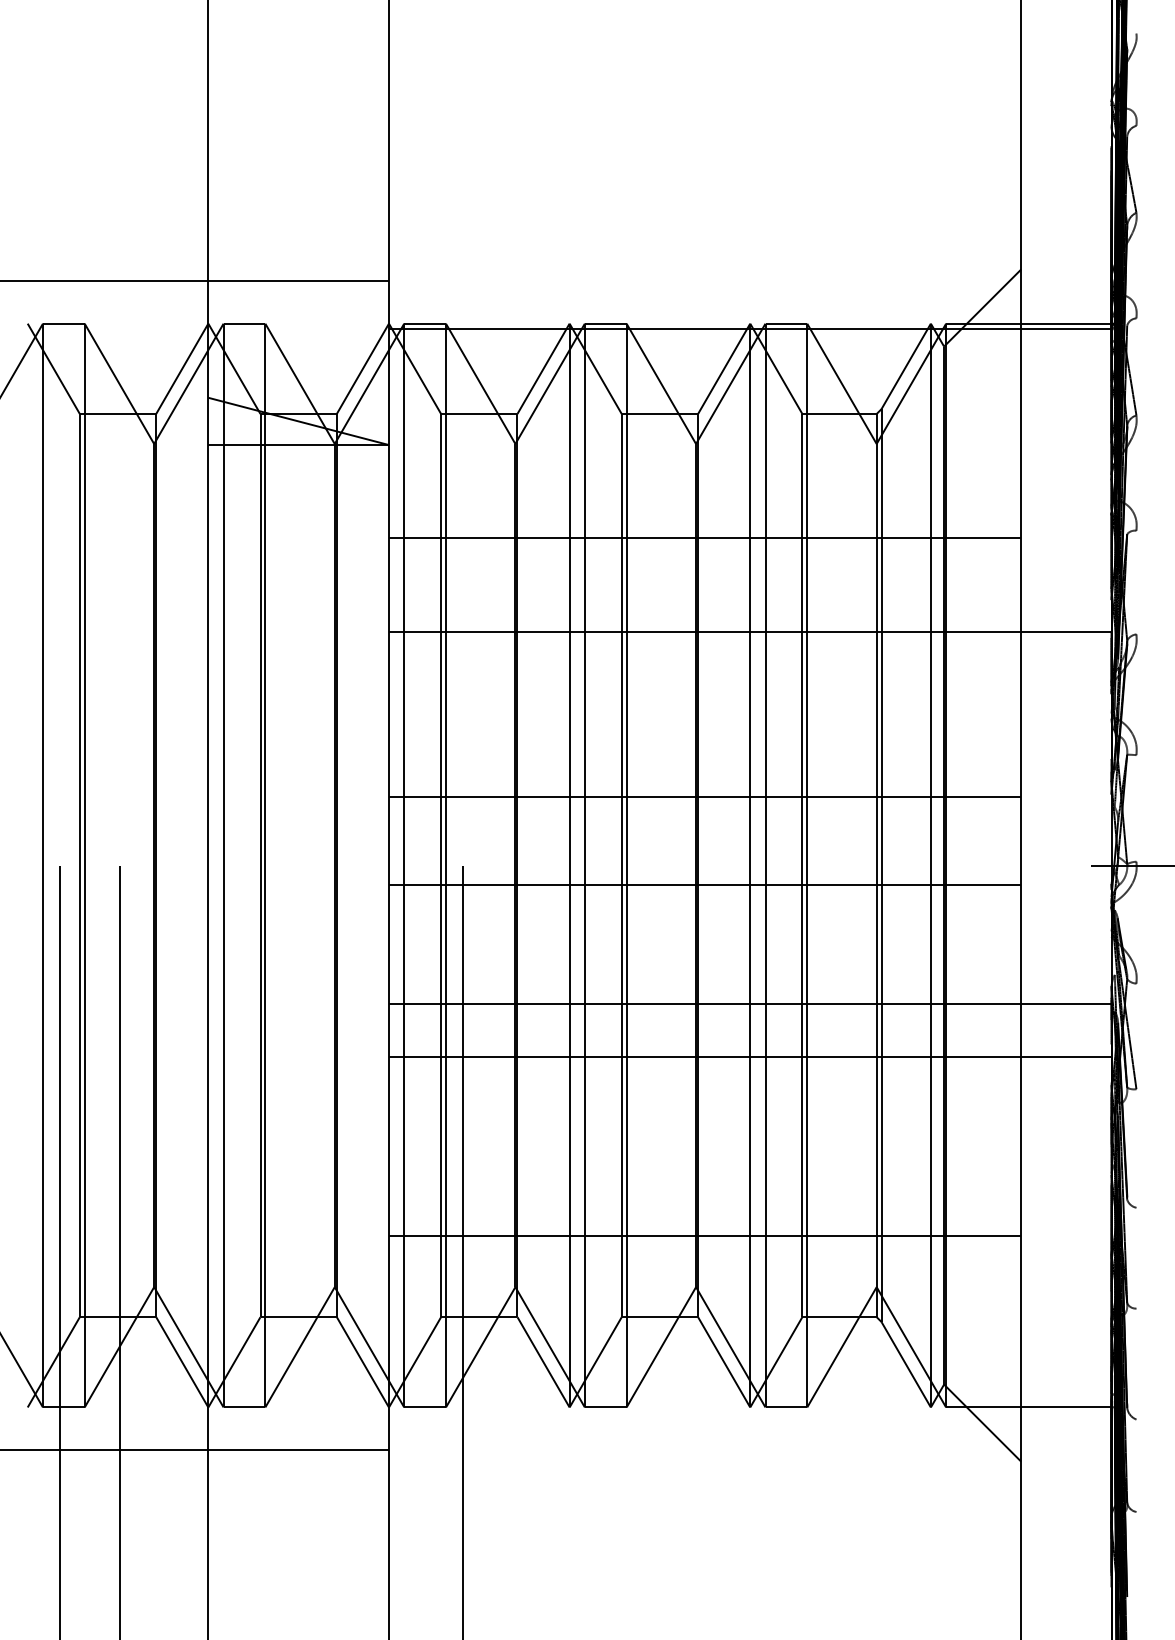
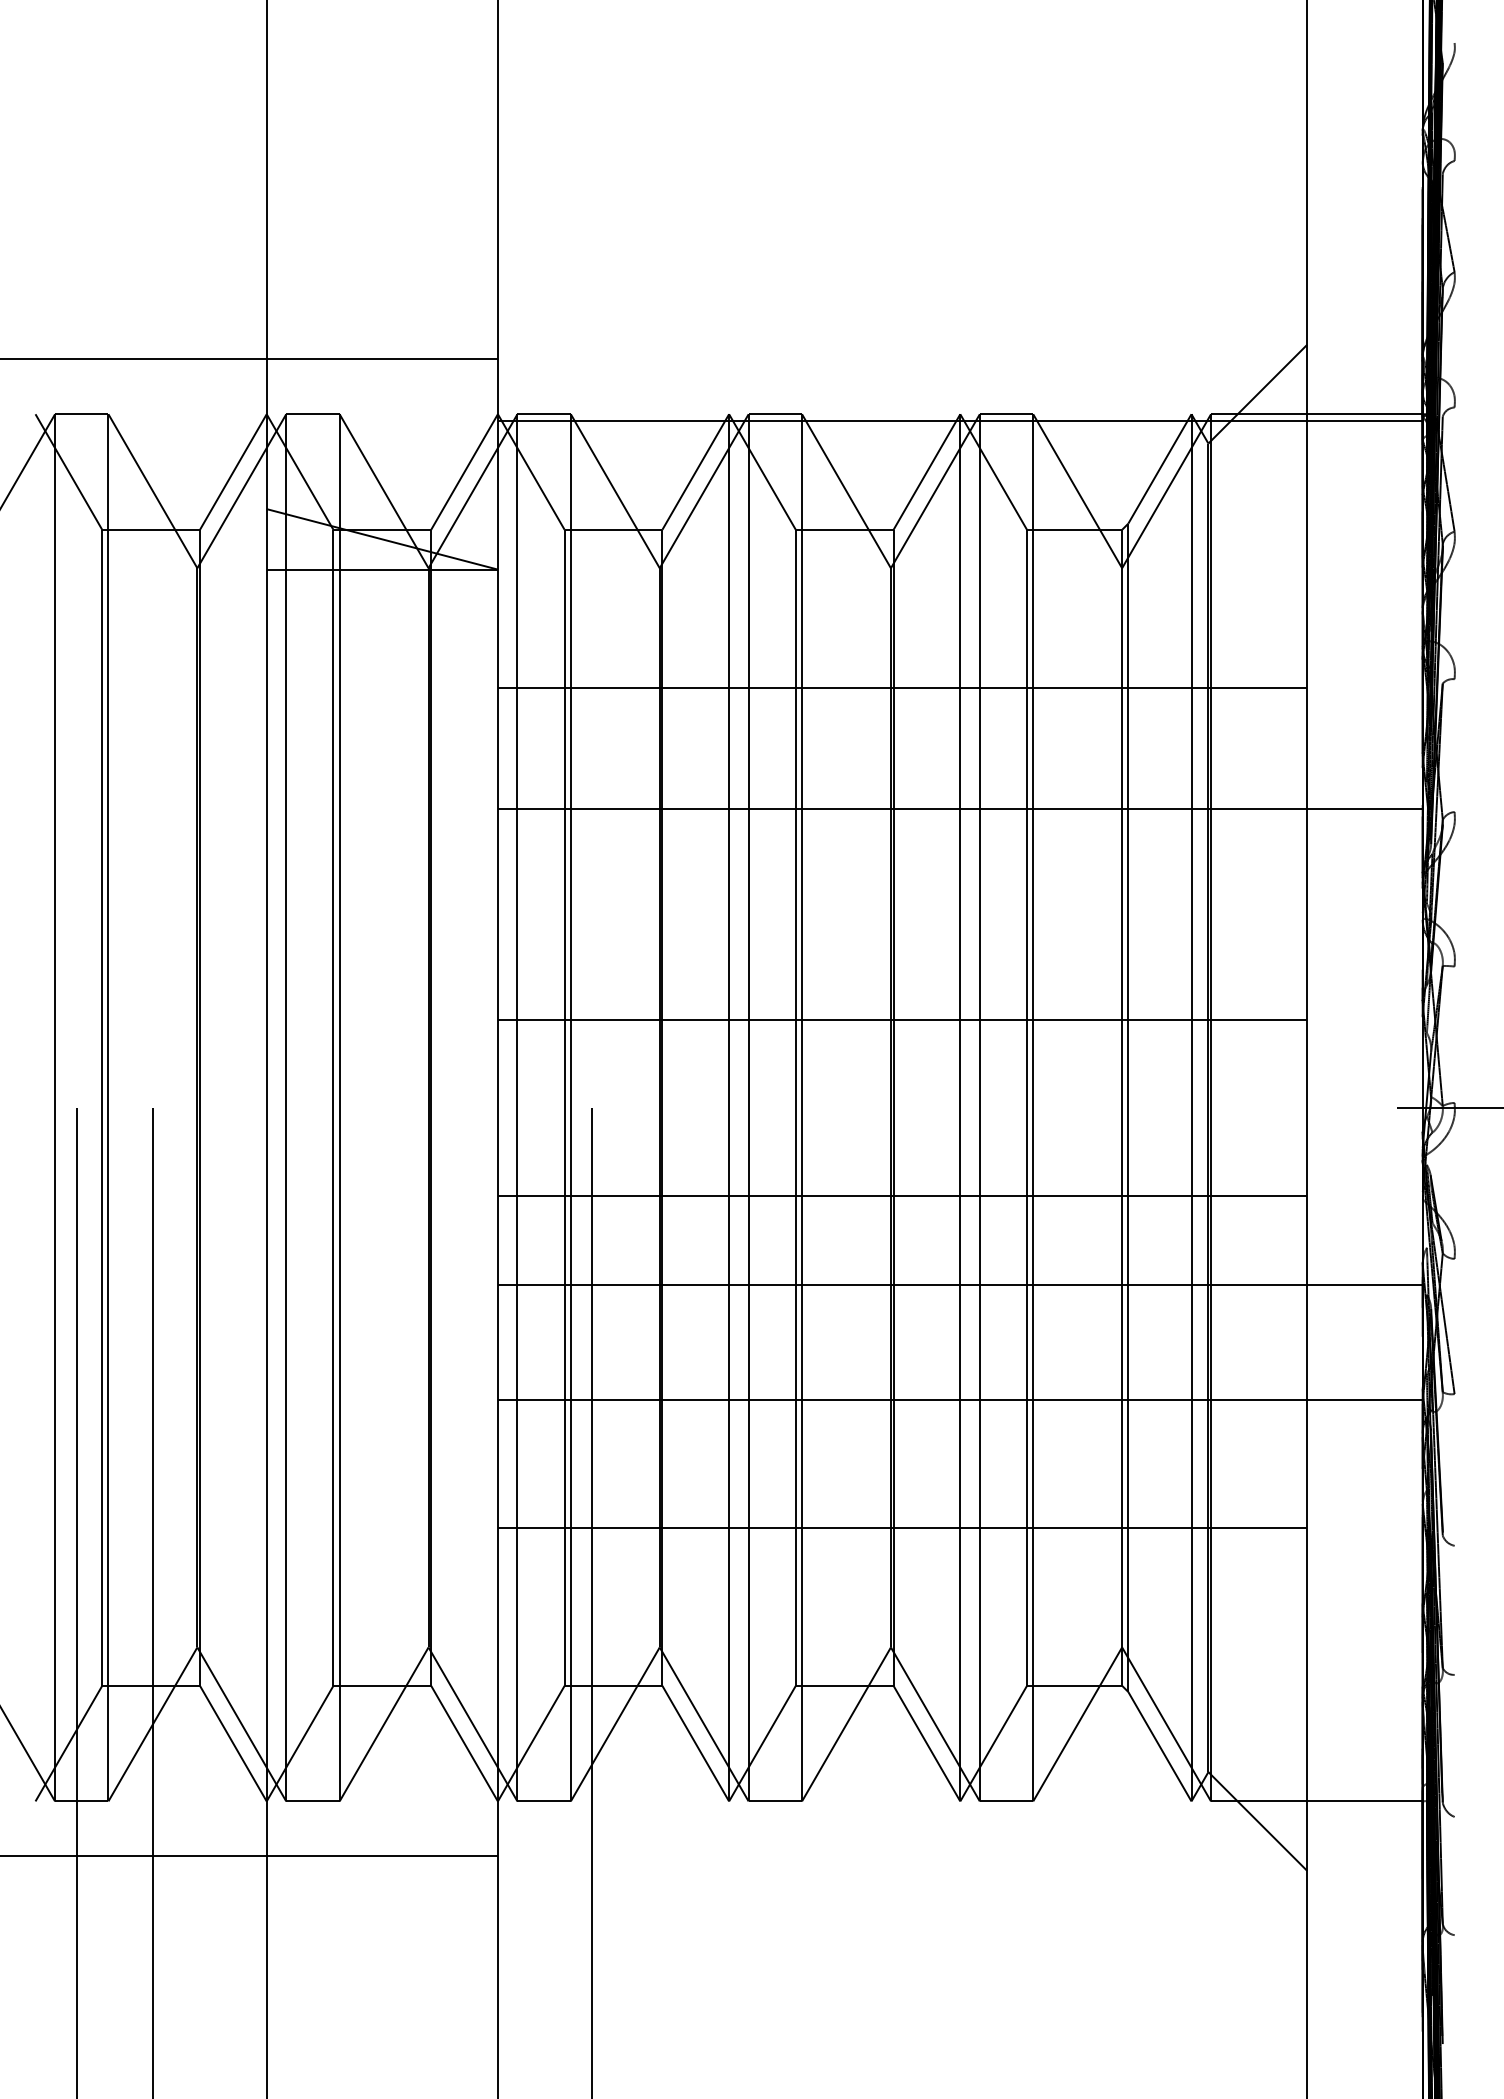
line: (705, 884) -> (902, 1195), moved
line: (749, 1056) -> (959, 1399), moved
line: (705, 1235) -> (902, 1527), moved

